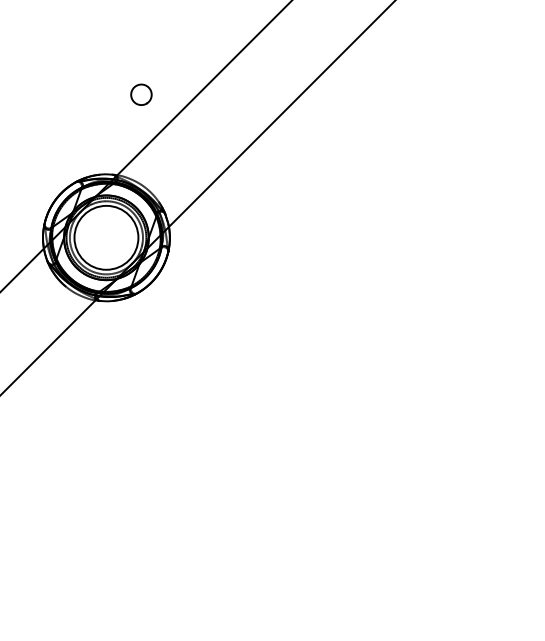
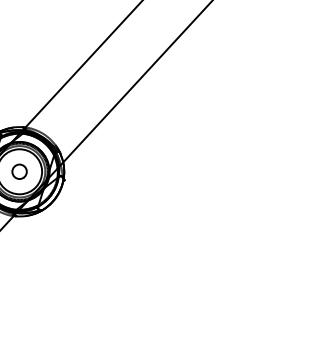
circle: (141, 94) -> (19, 171), moved

